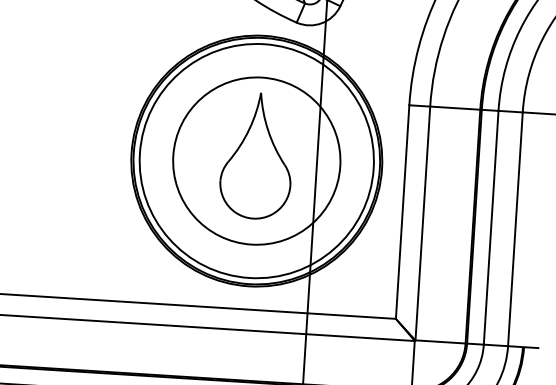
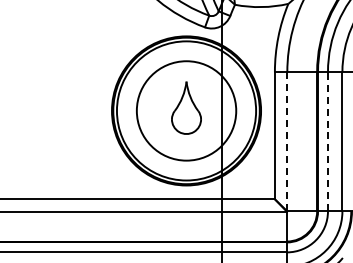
part: (257, 155) -> (186, 107), size x0.7
line: (423, 223) -> (287, 141), solid -> dashed
line: (490, 227) -> (327, 141), solid -> dashed

